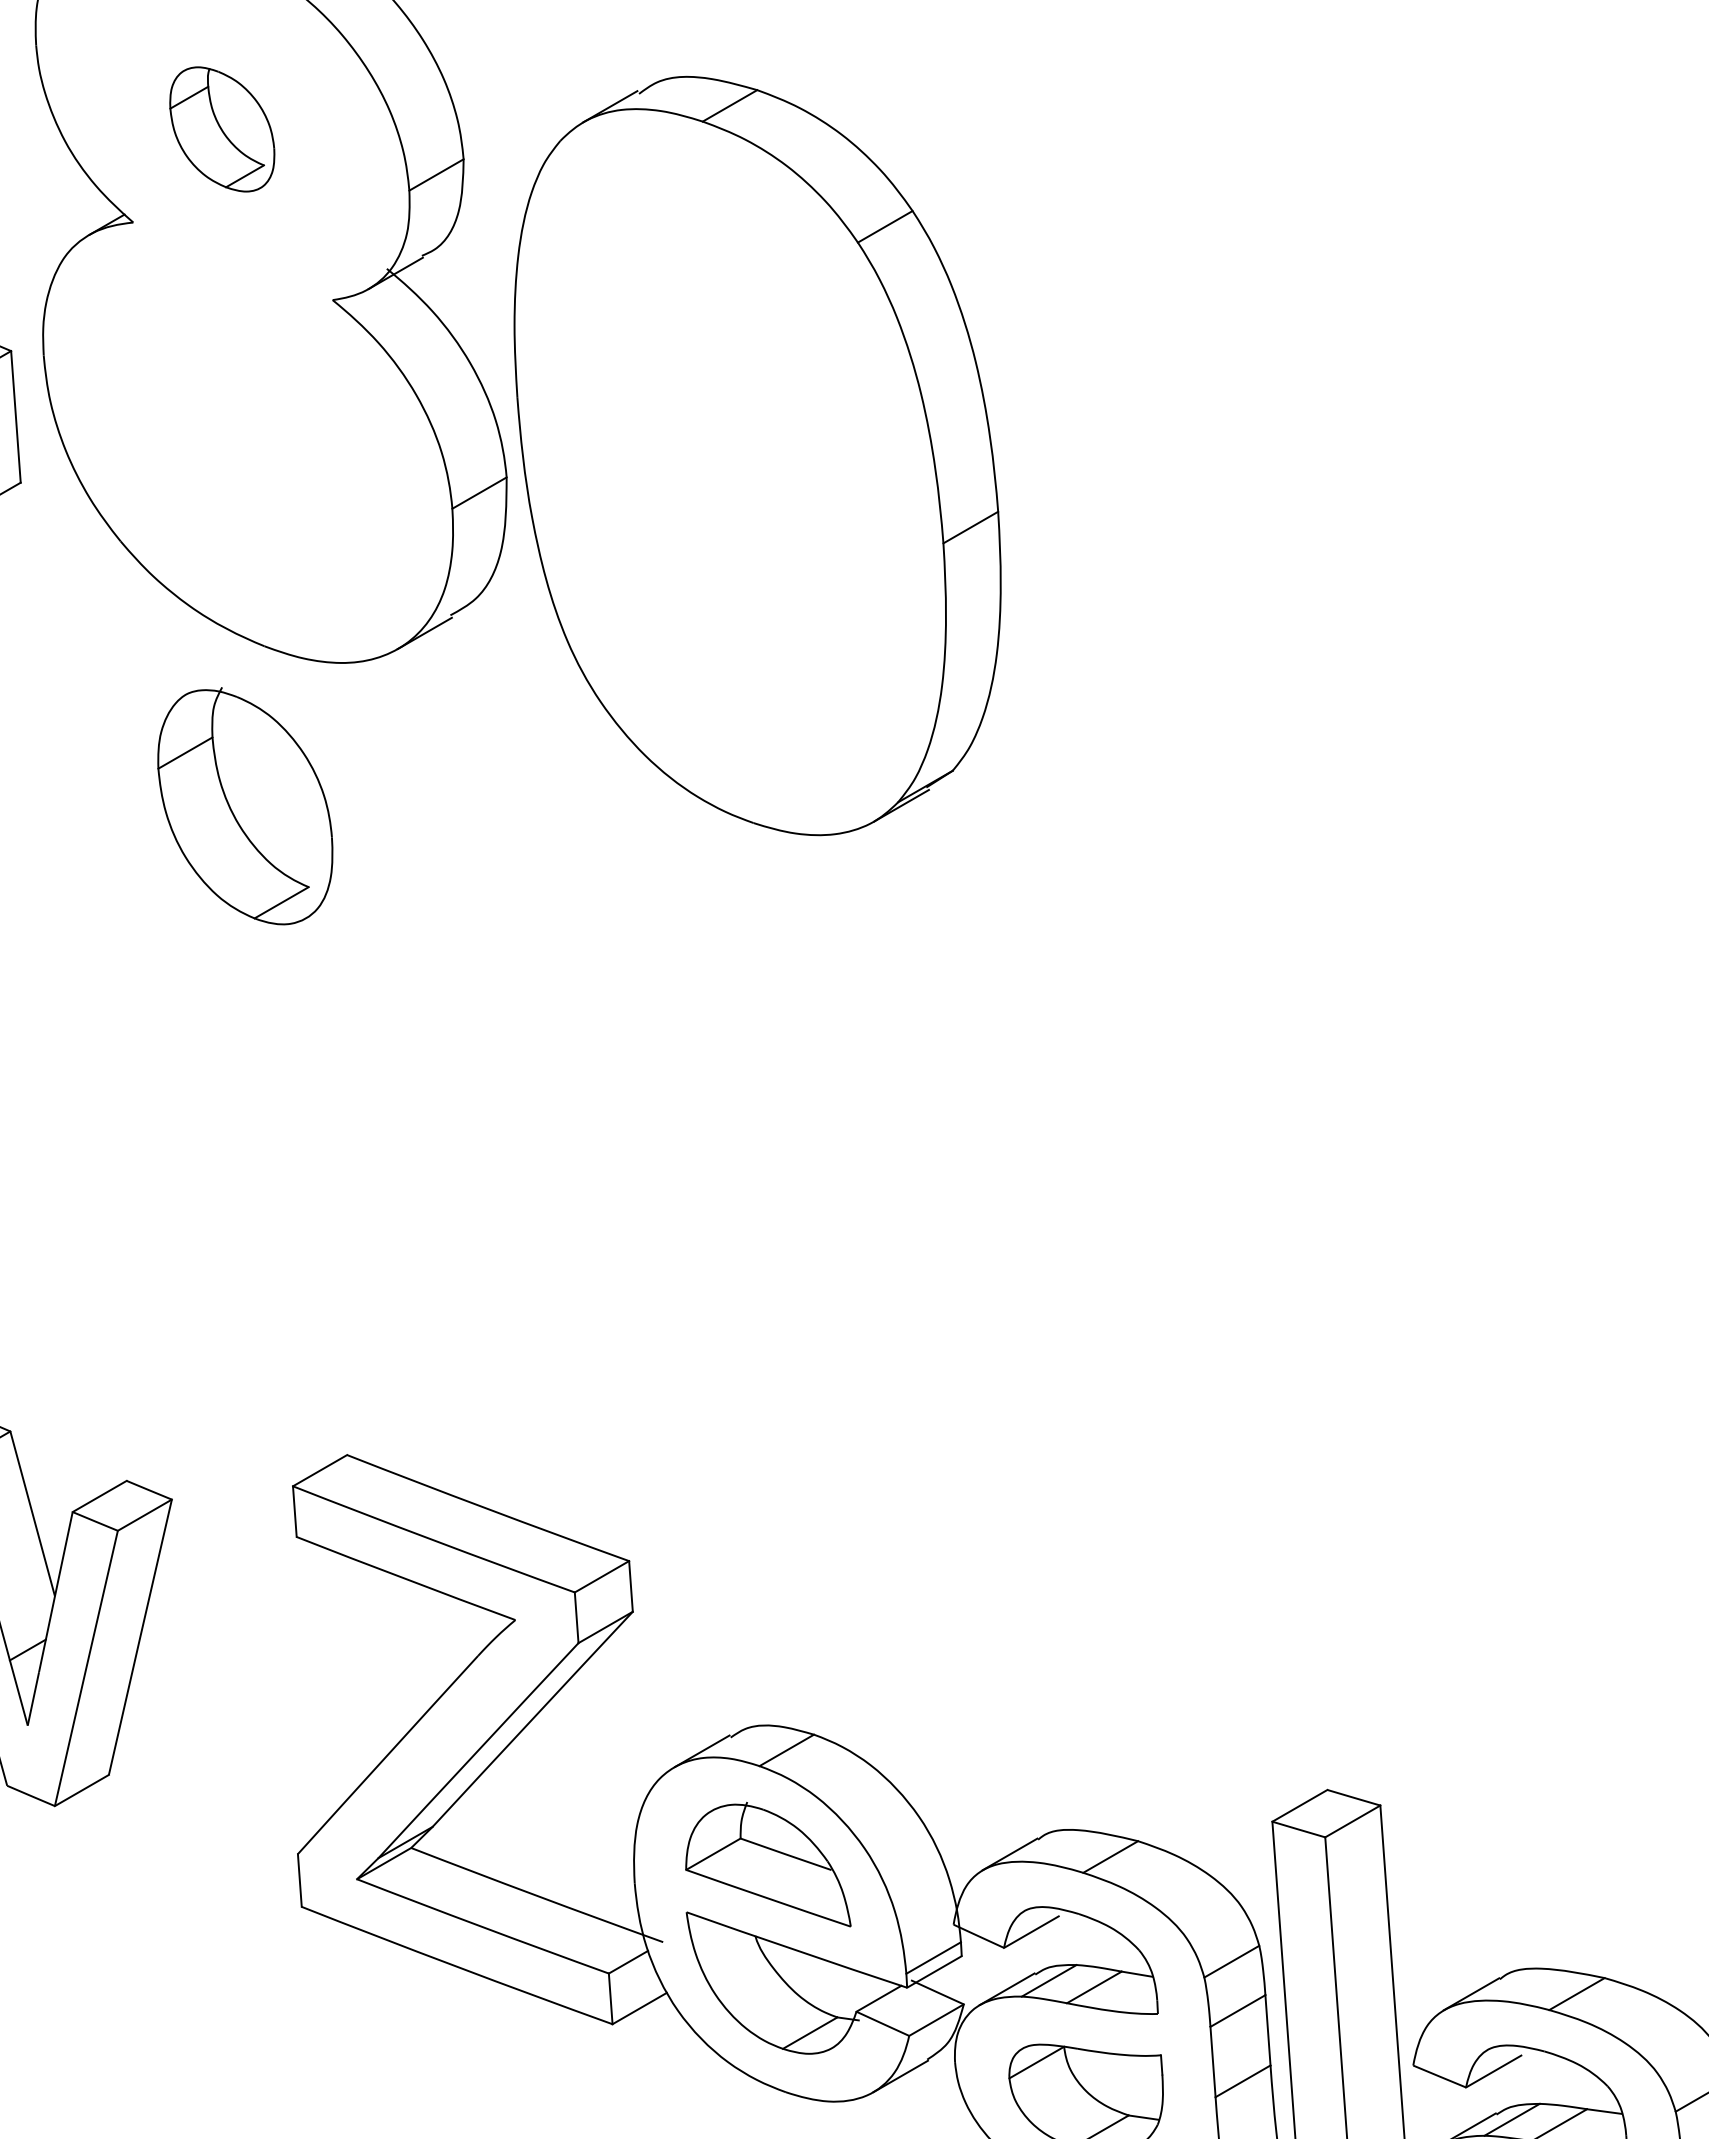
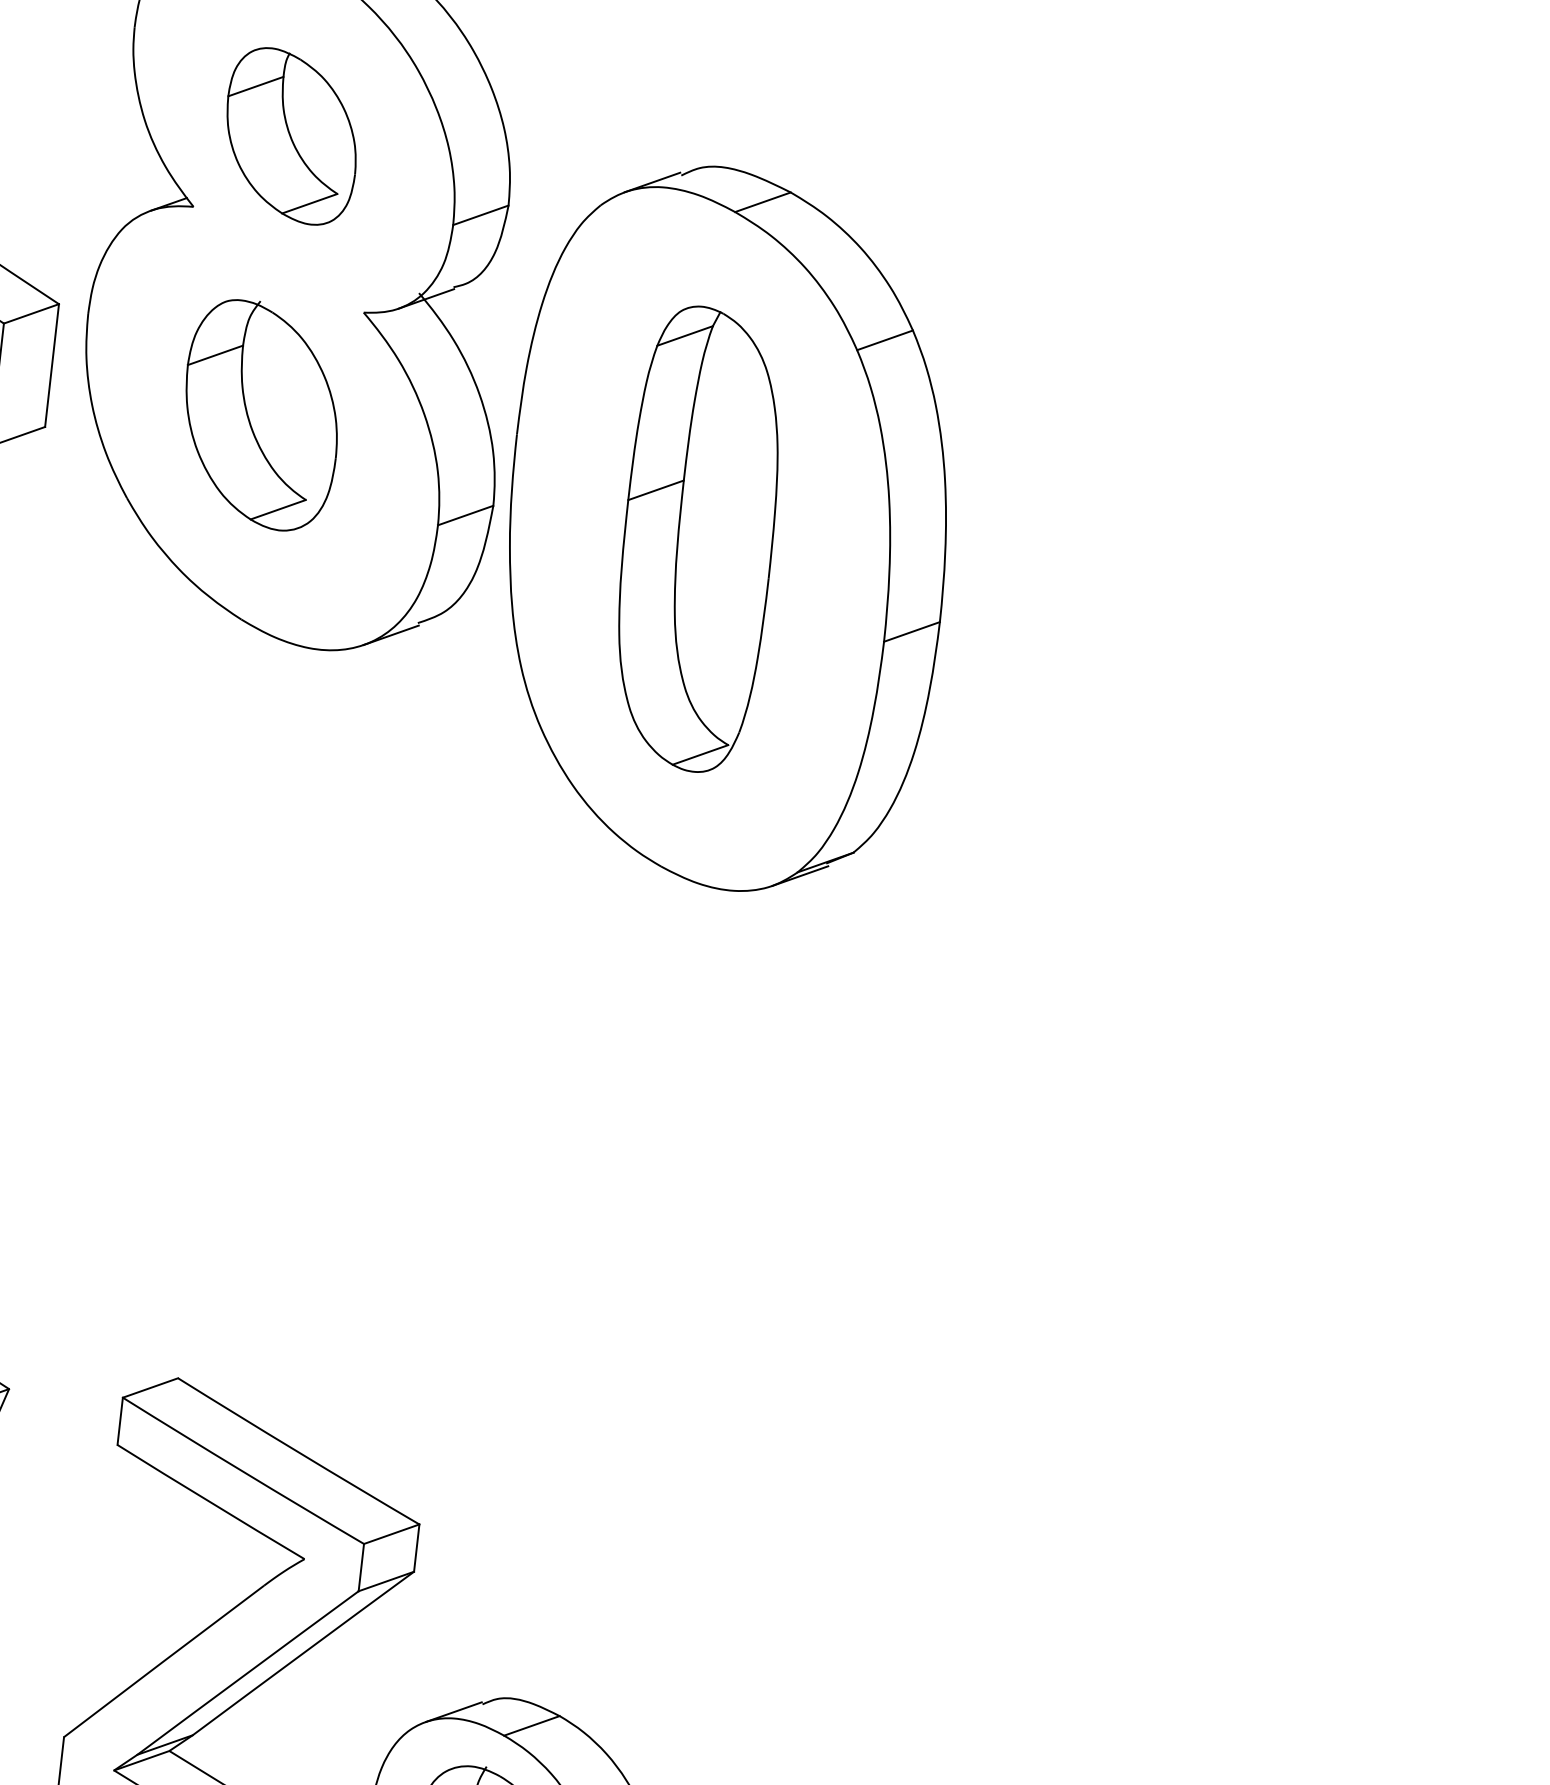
part: (222, 129) -> (291, 136), size x1.43
part: (728, 472) -> (698, 539), added
part: (245, 806) -> (261, 414), moved

